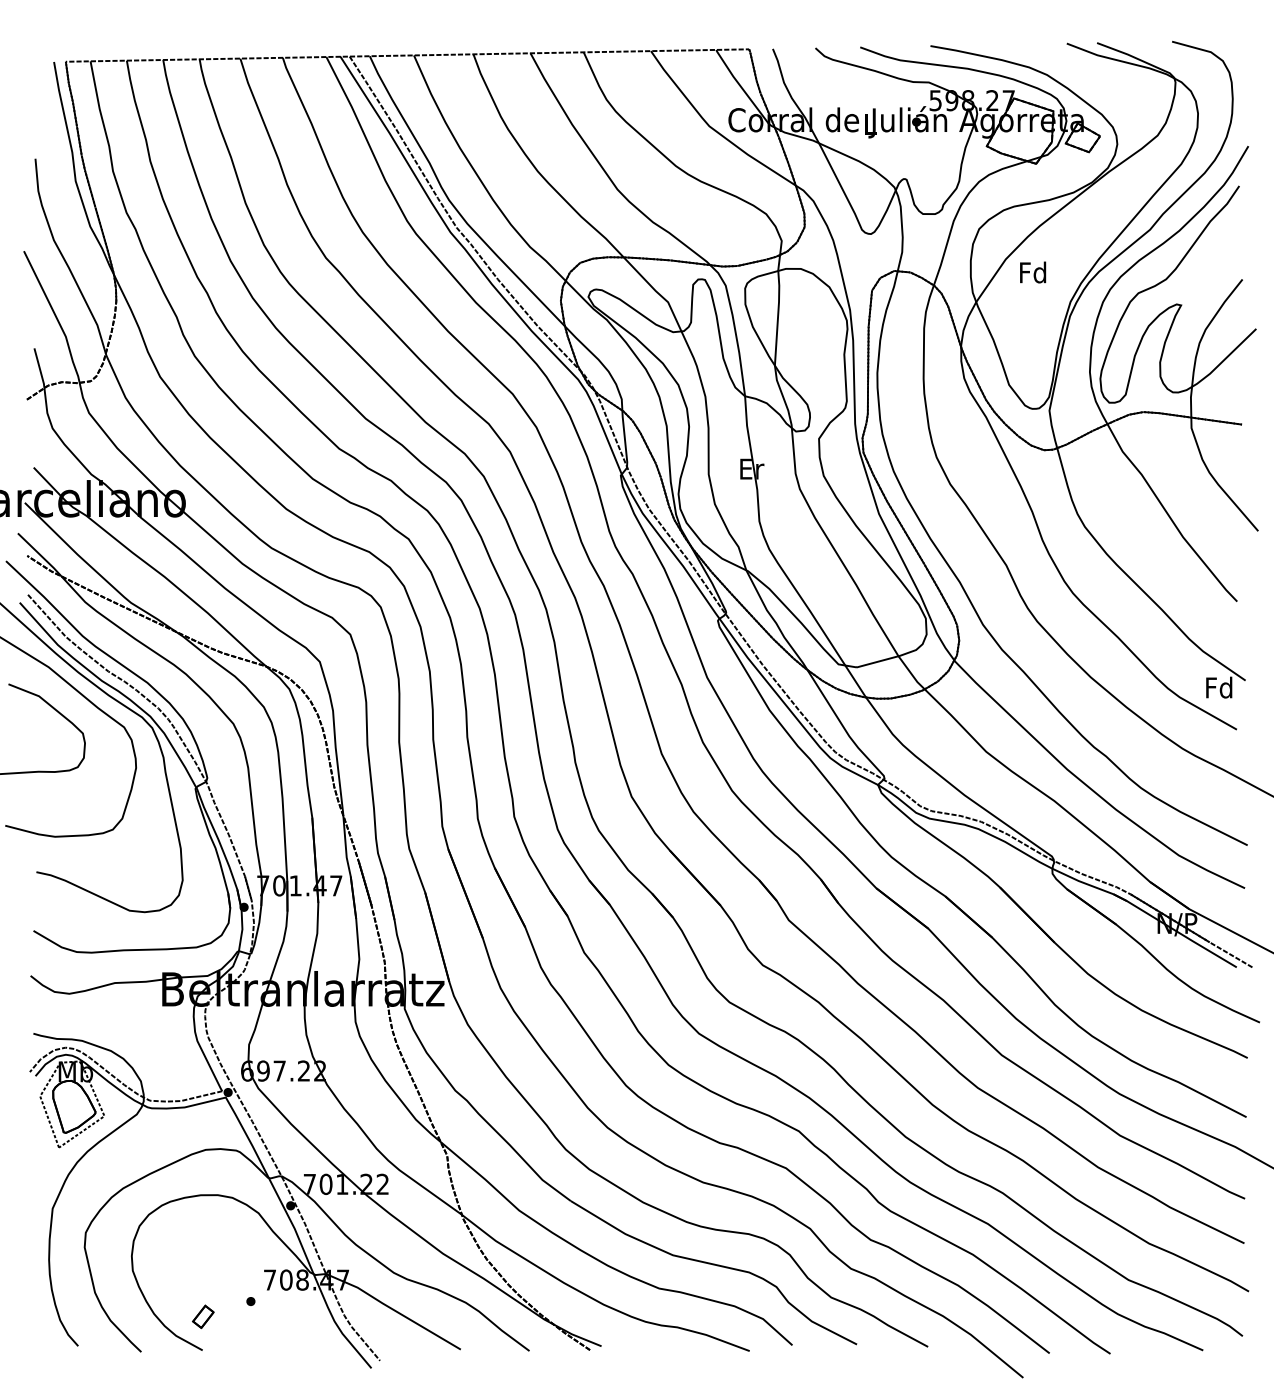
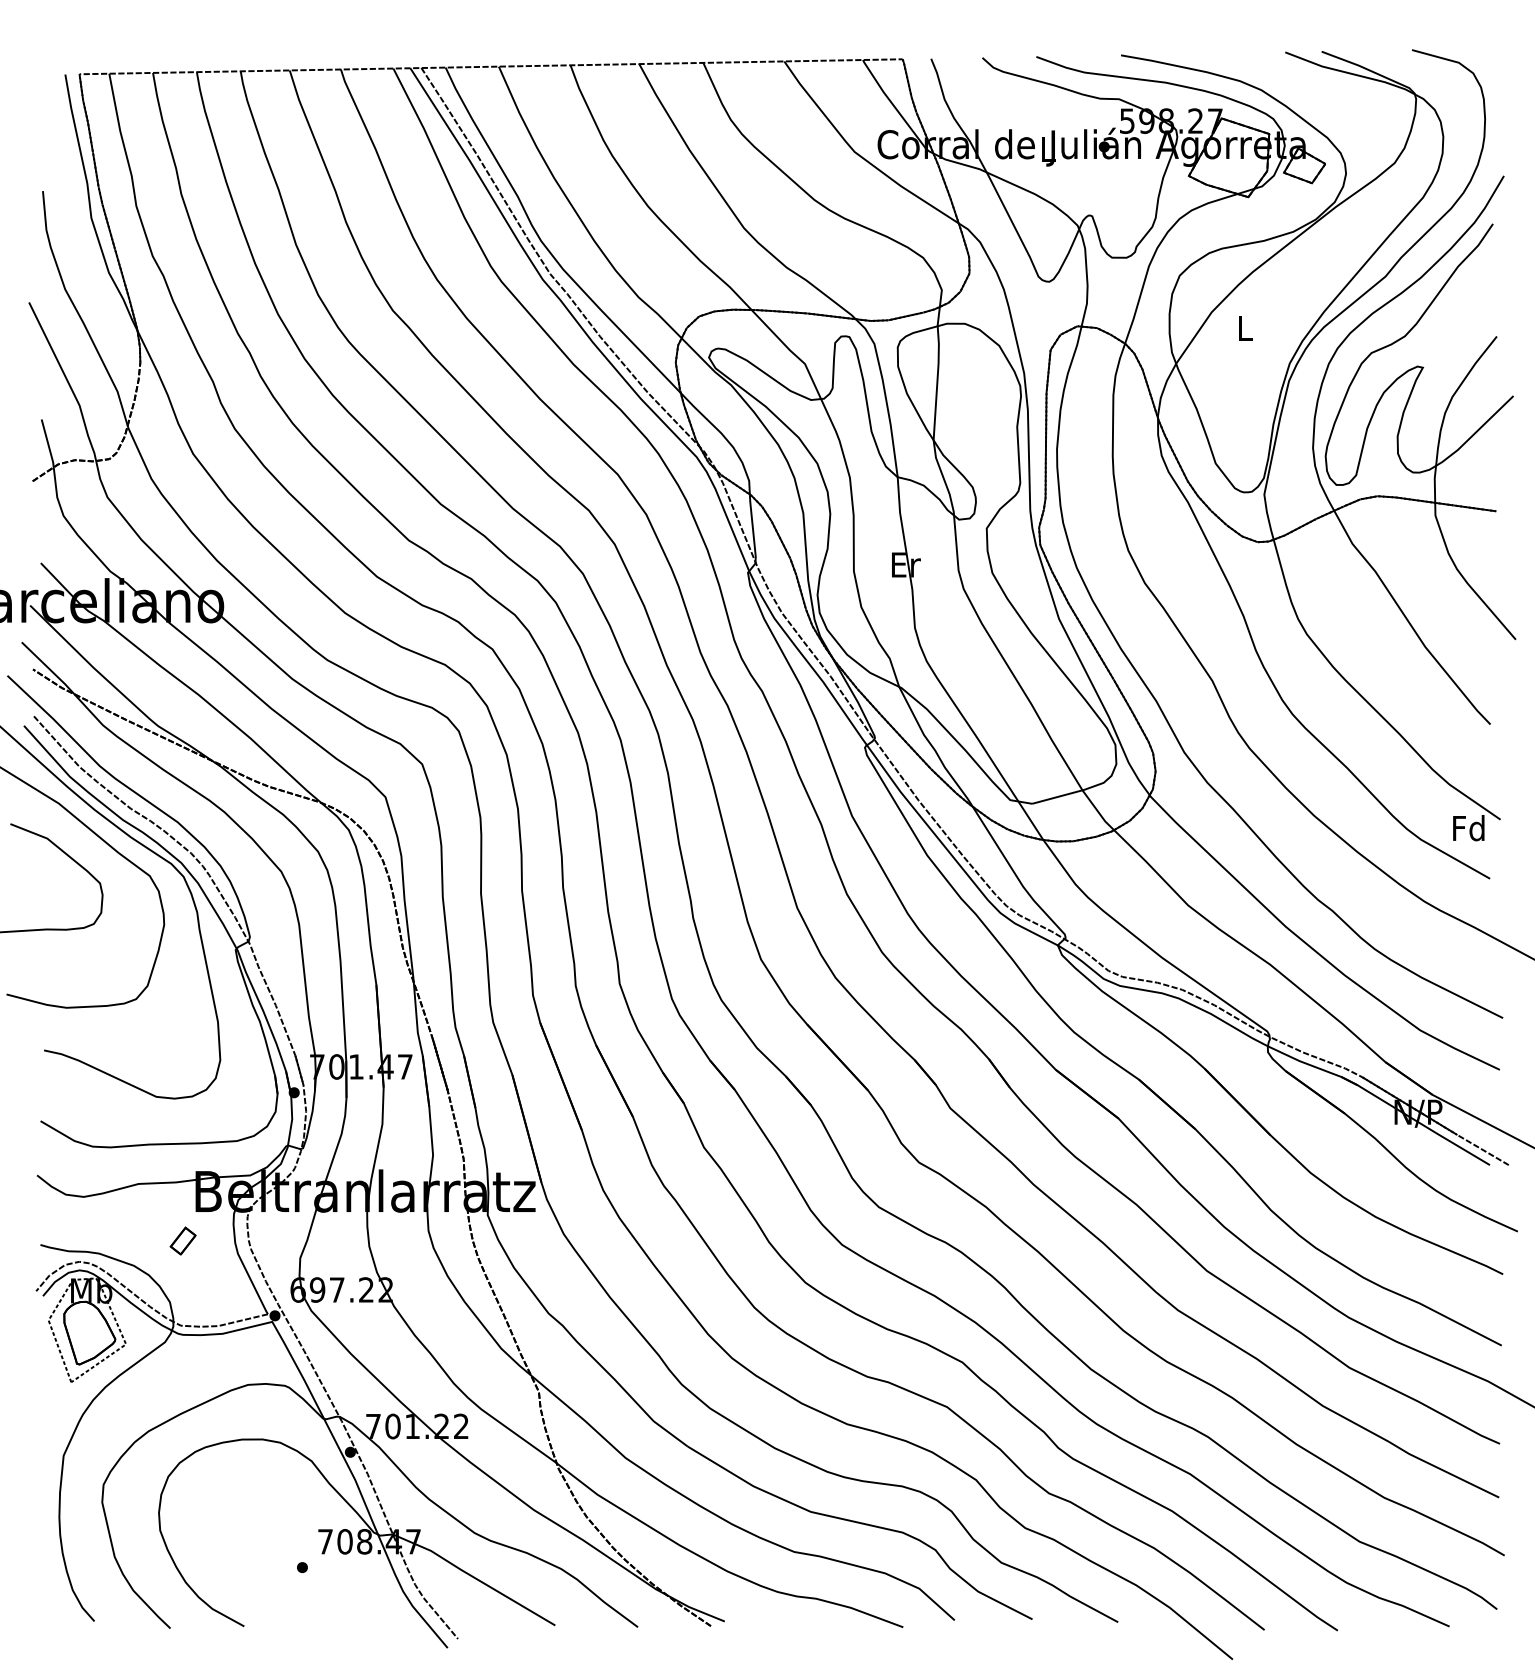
text: (1033, 272) -> (1244, 328), Fd -> L
part: (202, 1316) -> (182, 1240), moved

